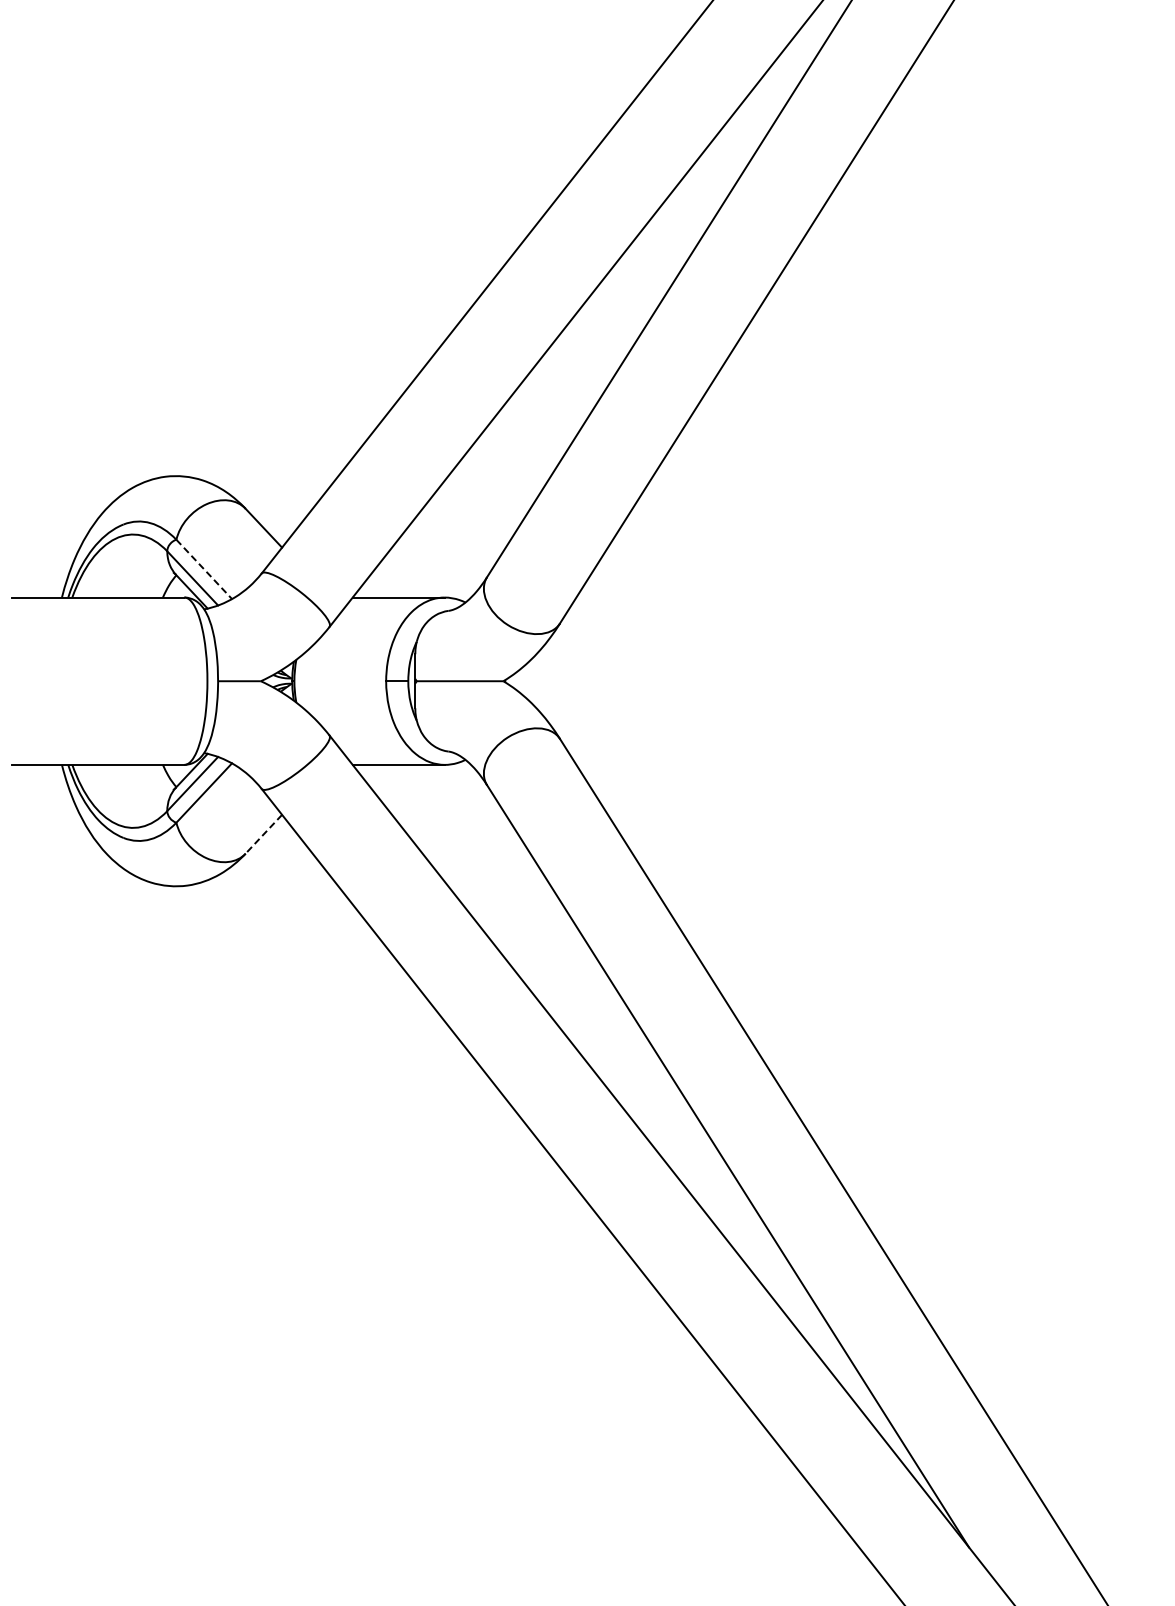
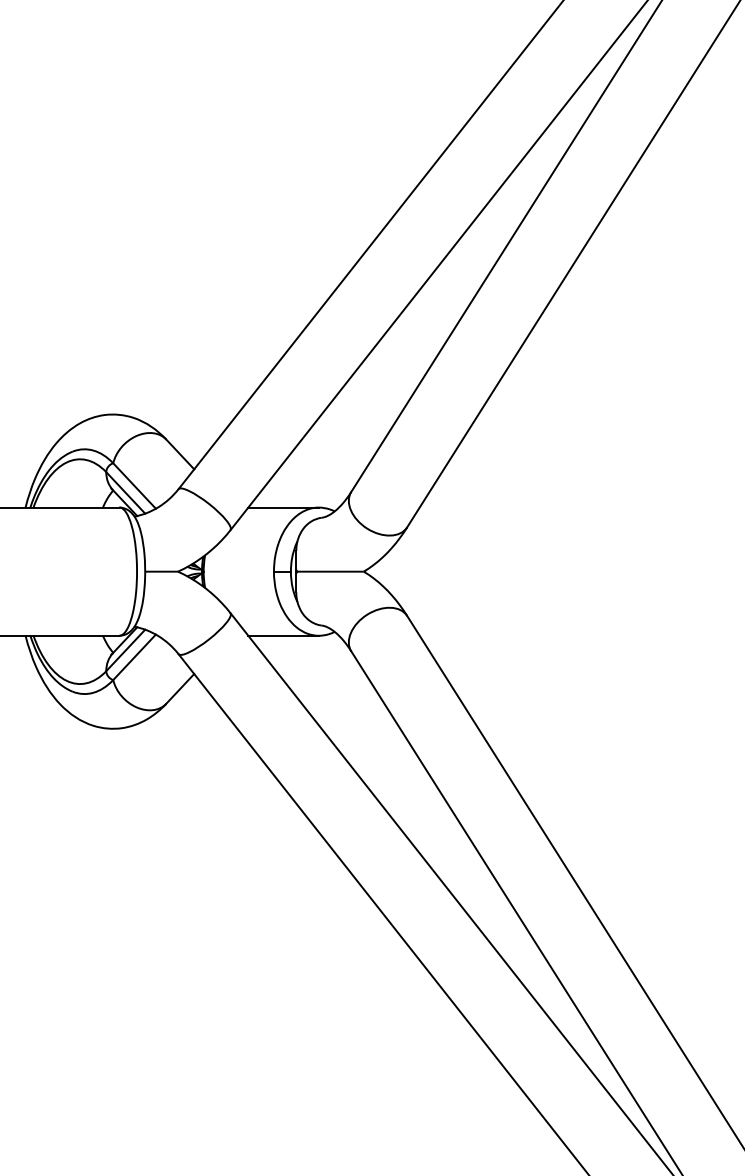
line: (204, 569) -> (134, 486), dashed -> solid
line: (263, 834) -> (179, 689), dashed -> solid

